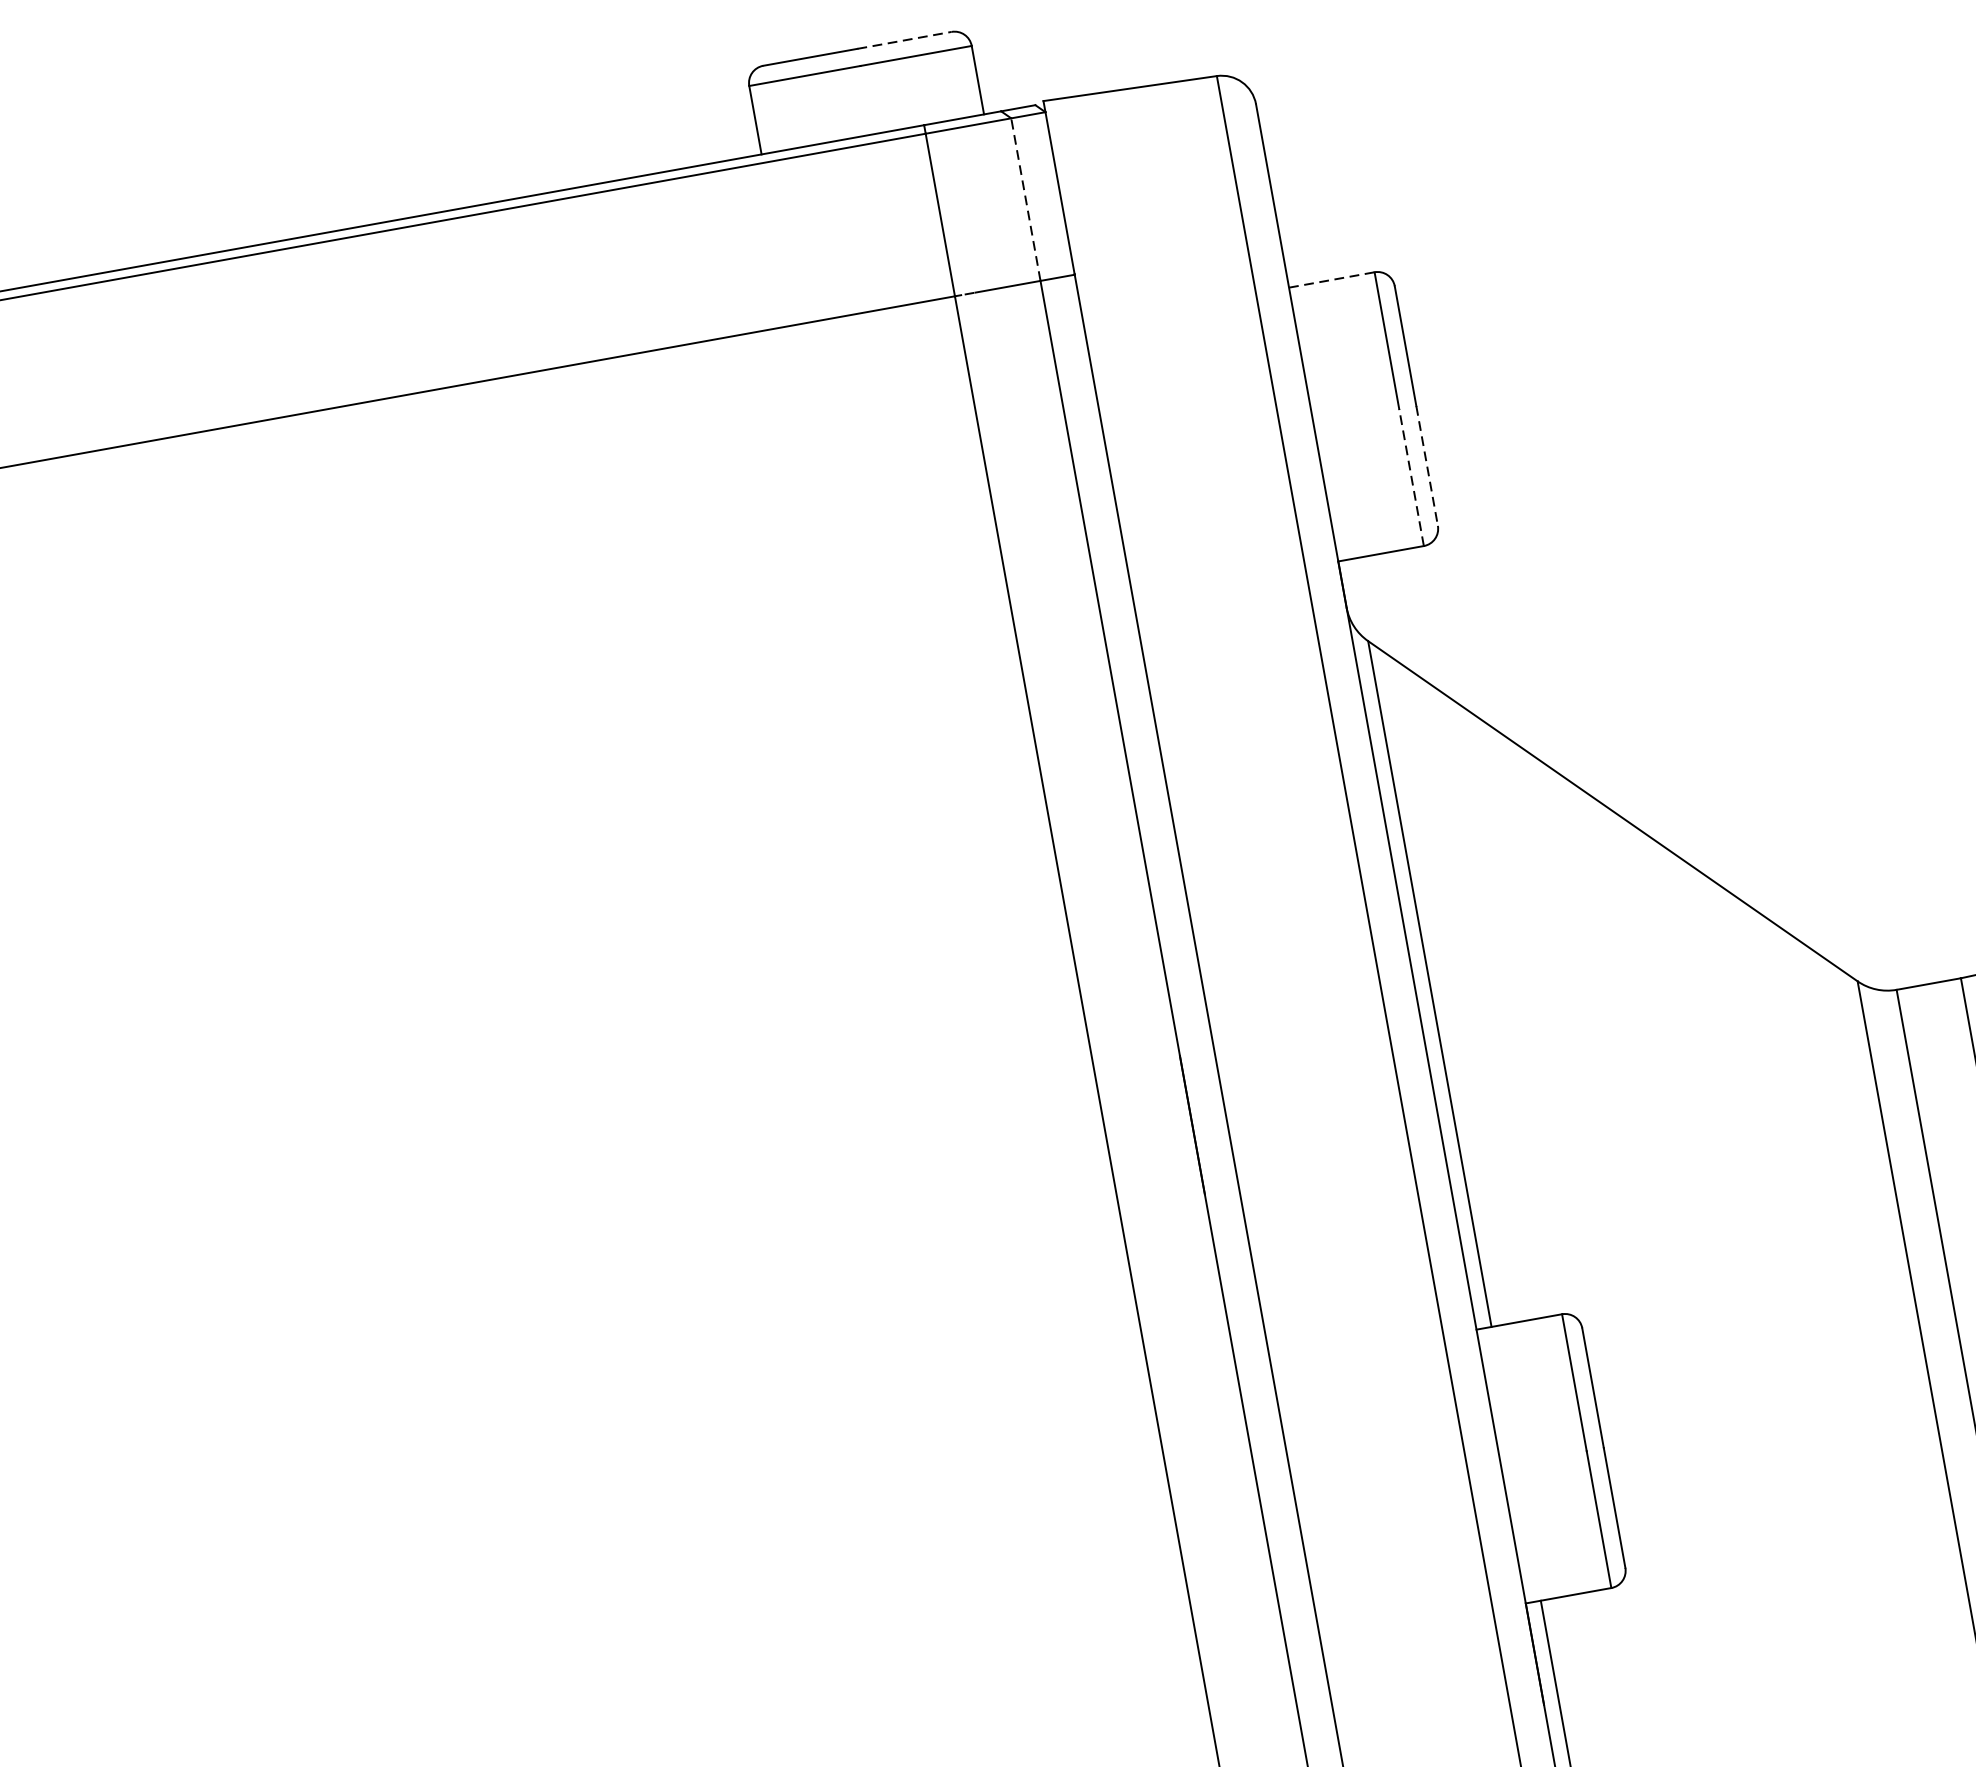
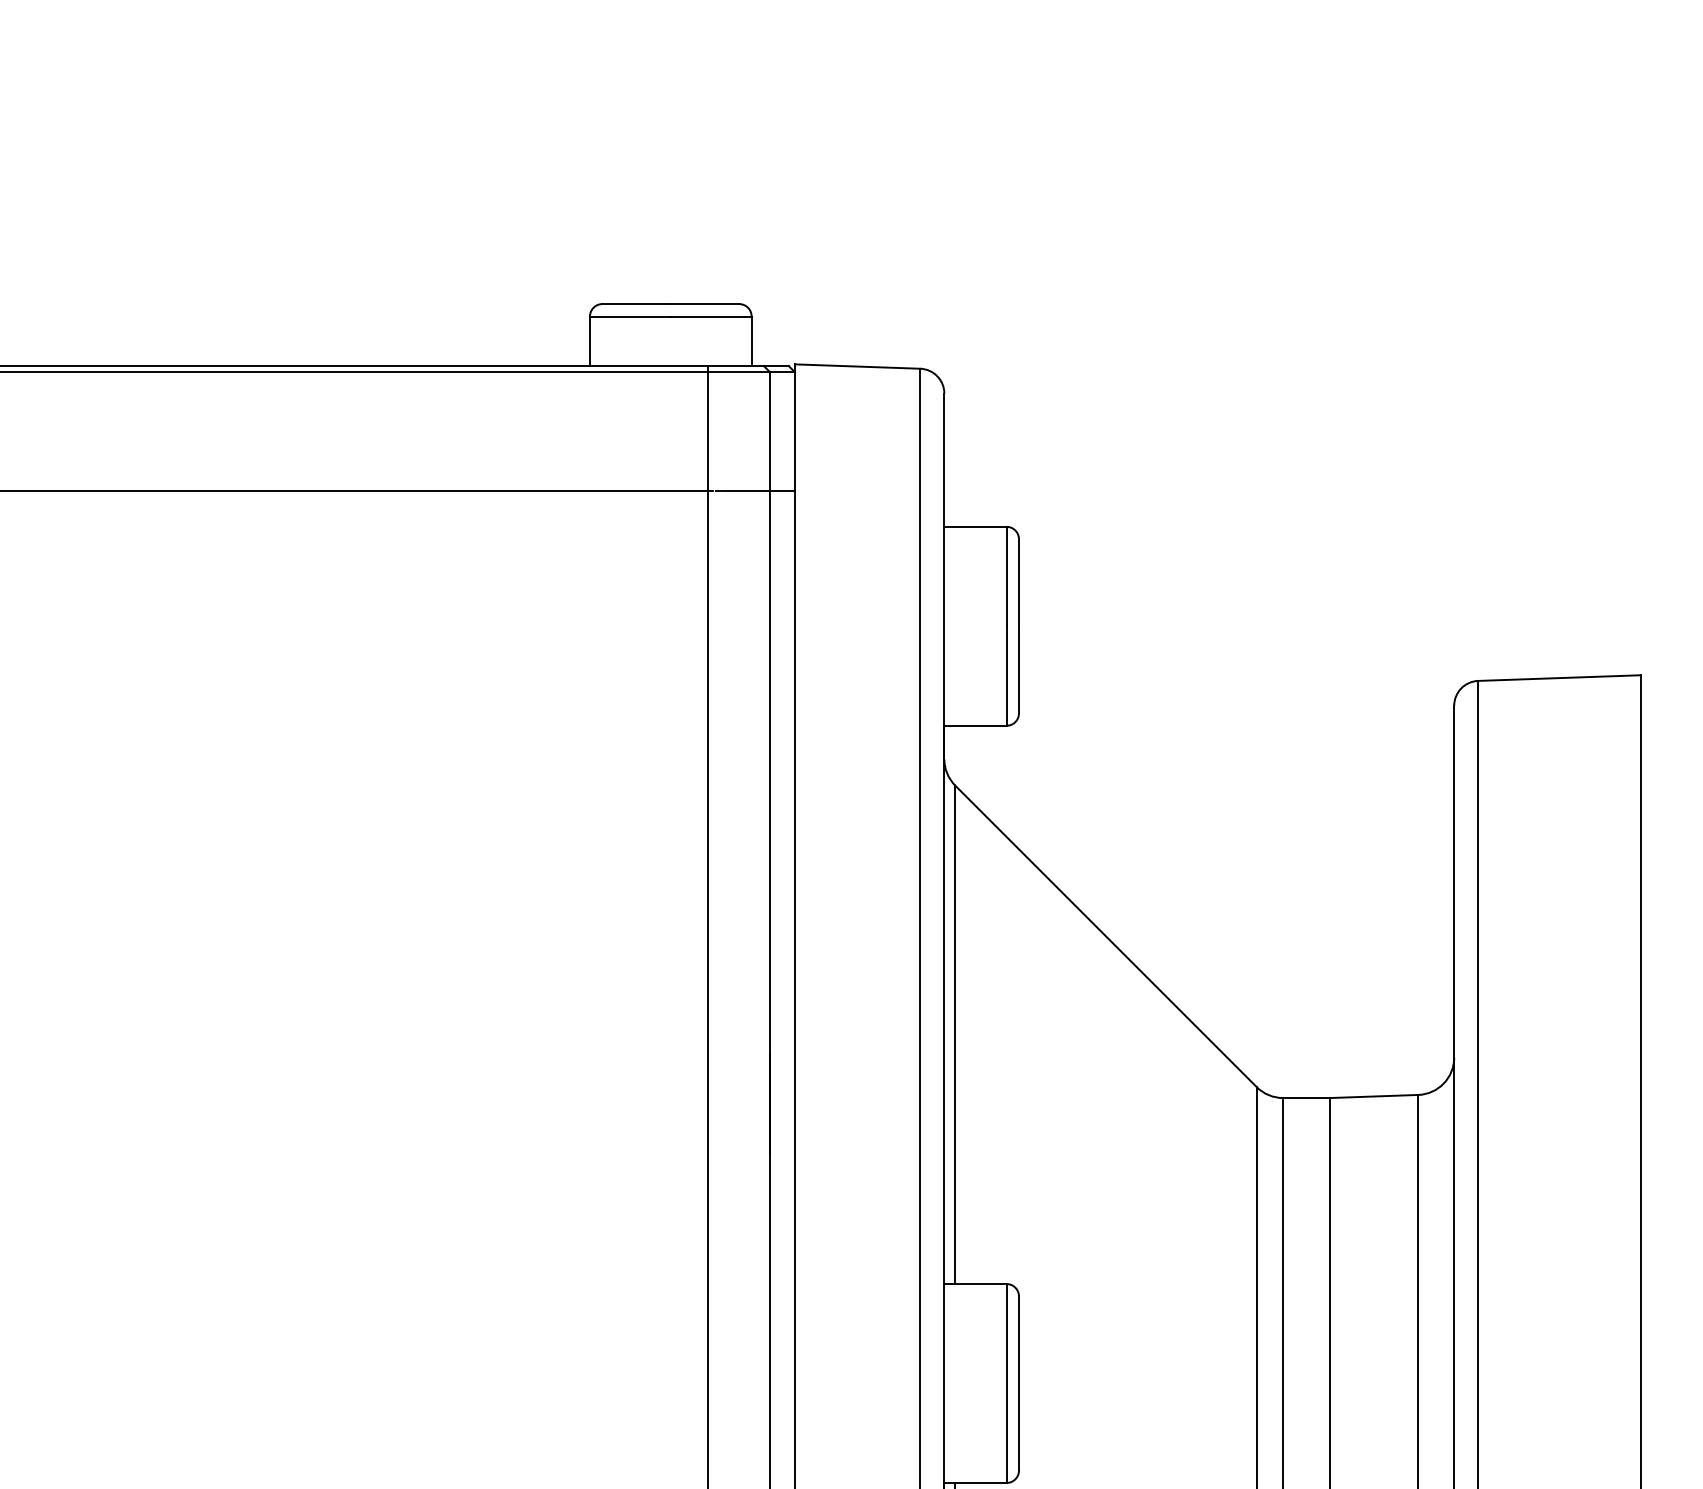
line: (905, 40) -> (705, 304), dashed -> solid
line: (1026, 199) -> (770, 431), dashed -> solid
line: (1331, 279) -> (975, 526), dashed -> solid
line: (1426, 465) -> (1018, 669), dashed -> solid
line: (1411, 478) -> (1006, 676), dashed -> solid

